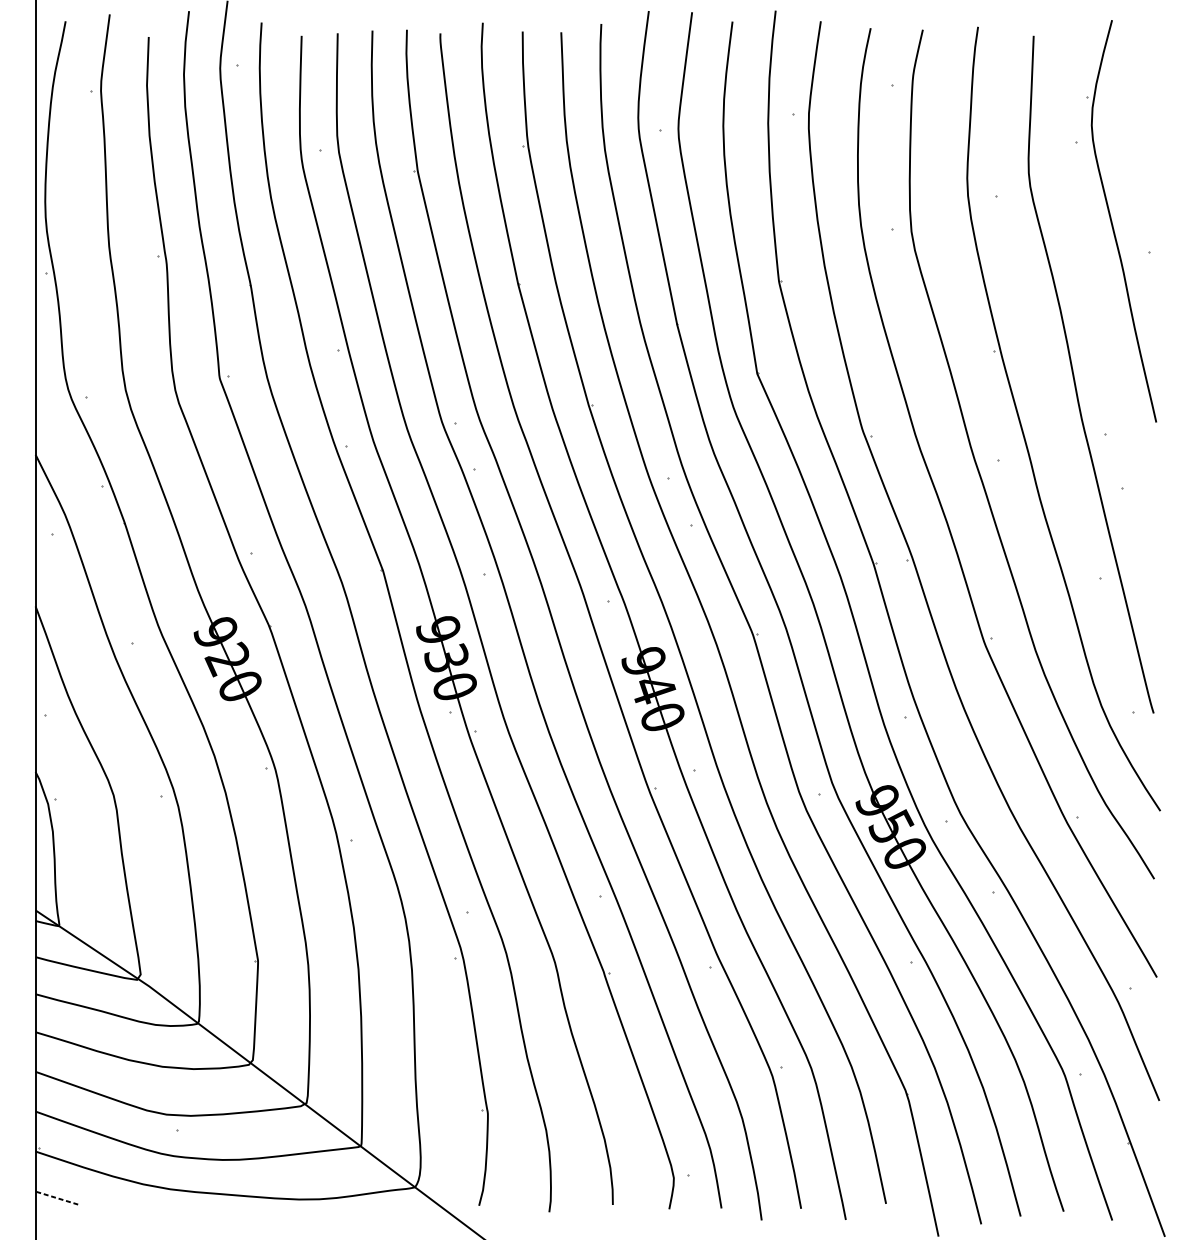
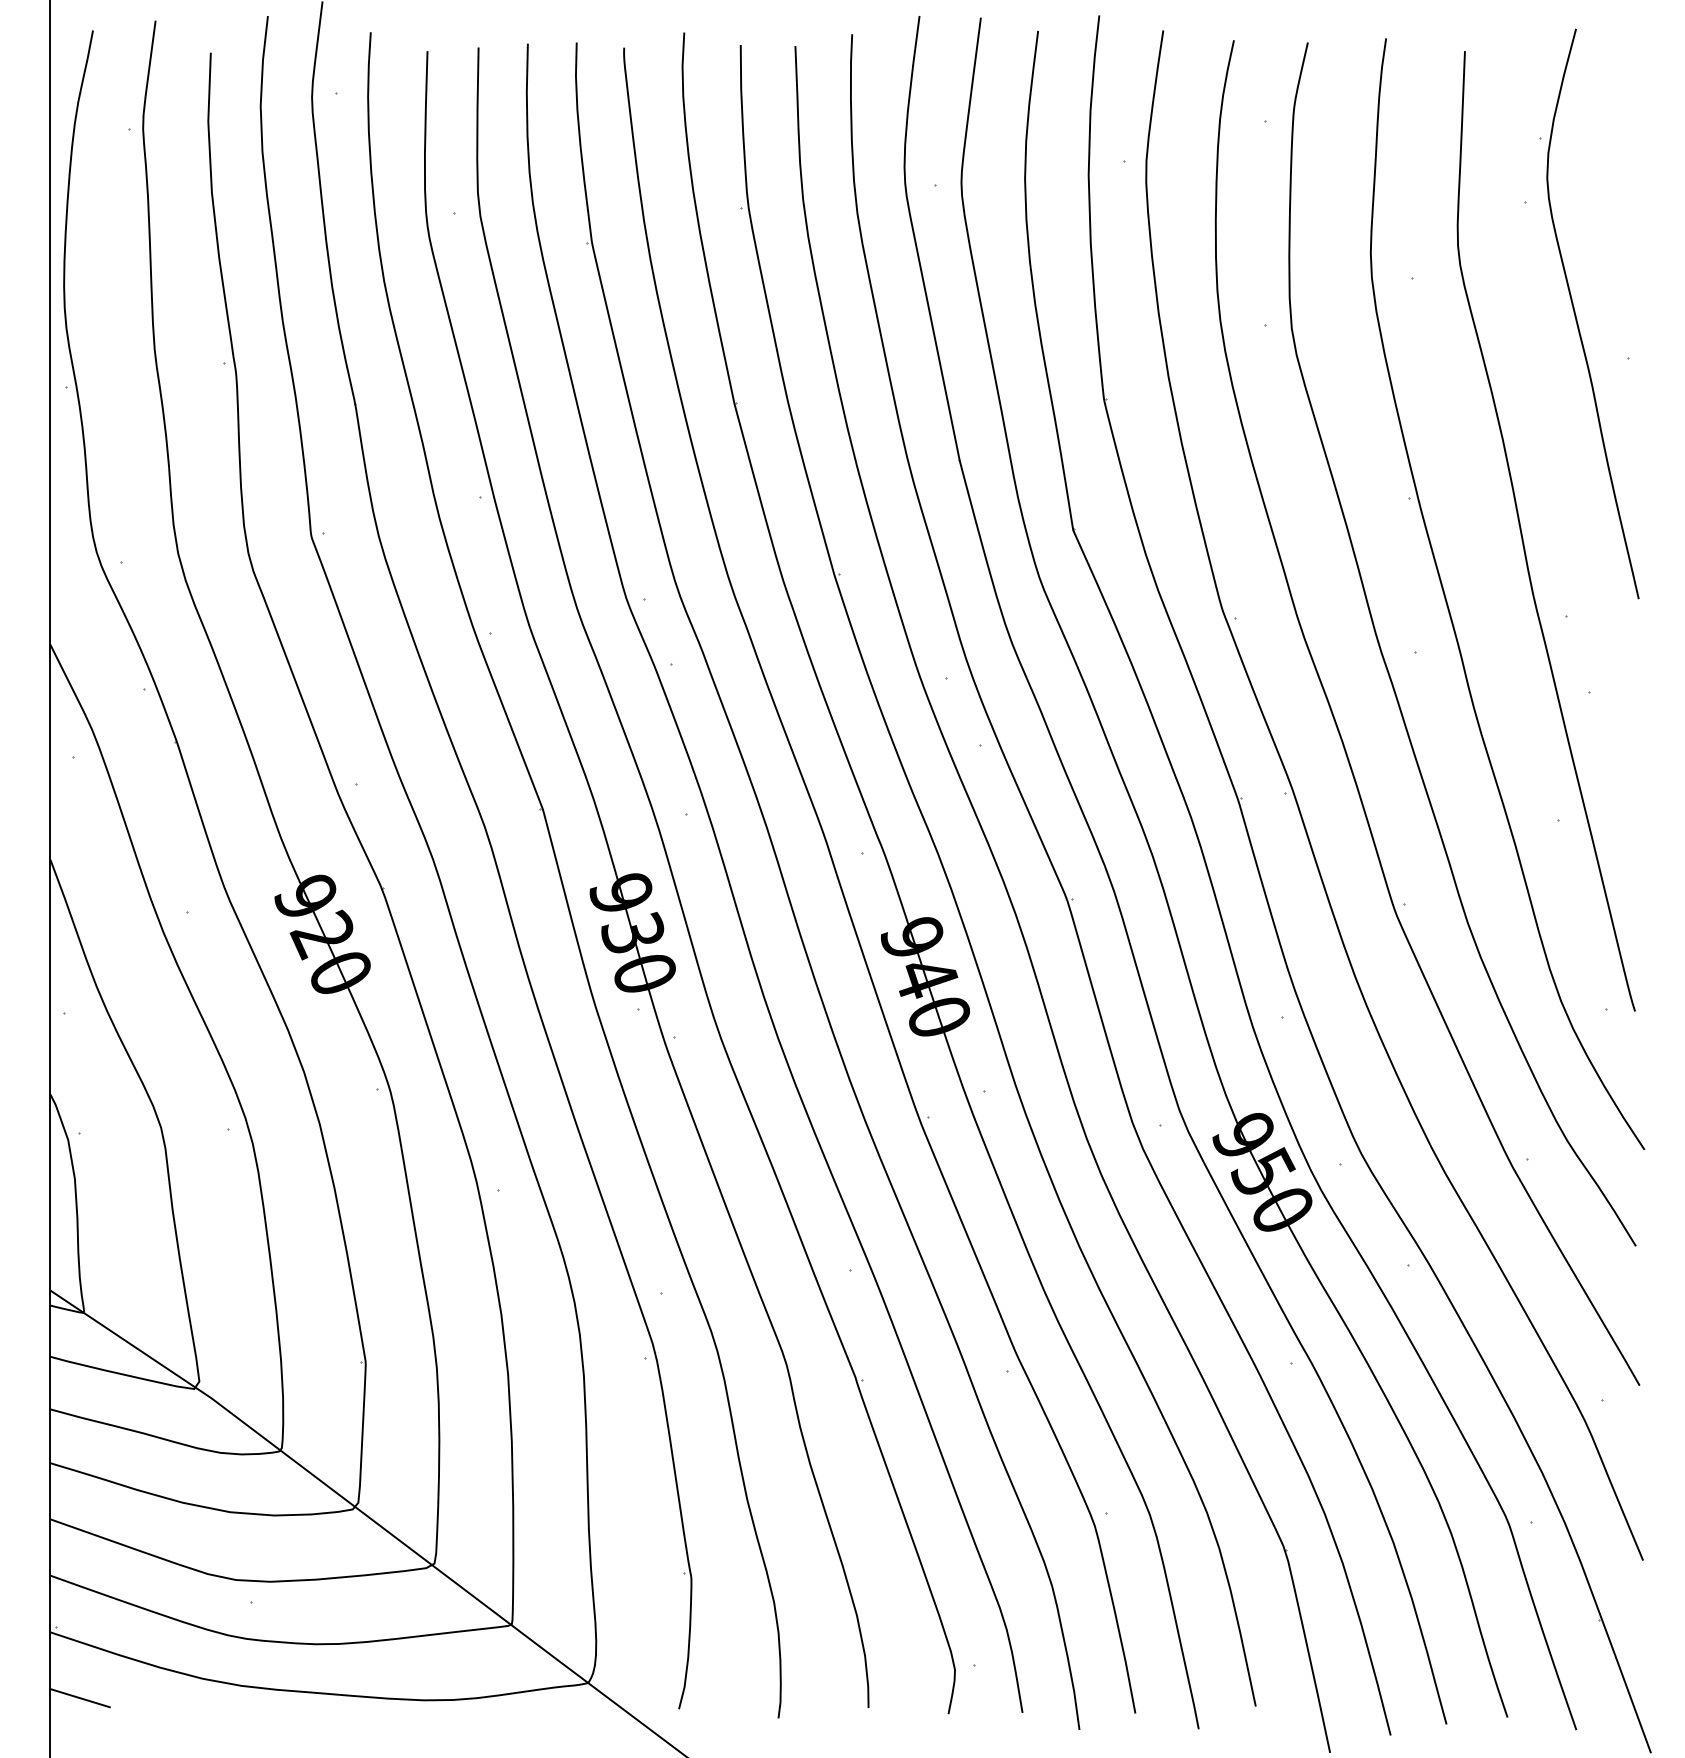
line: (56, 1198) -> (80, 1698), dashed -> solid

